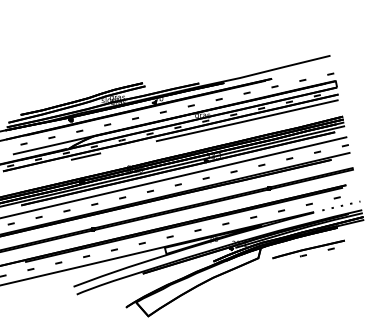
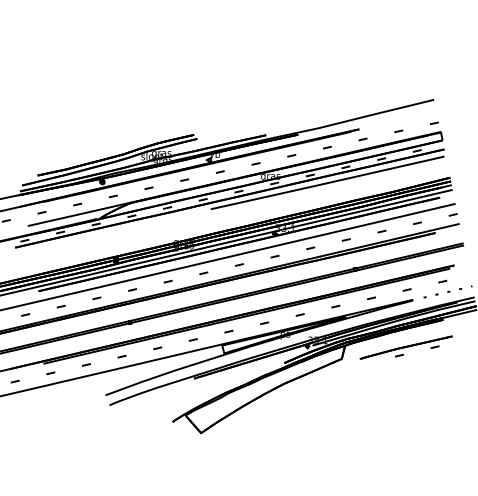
line: (86, 156) -> (121, 228), removed

